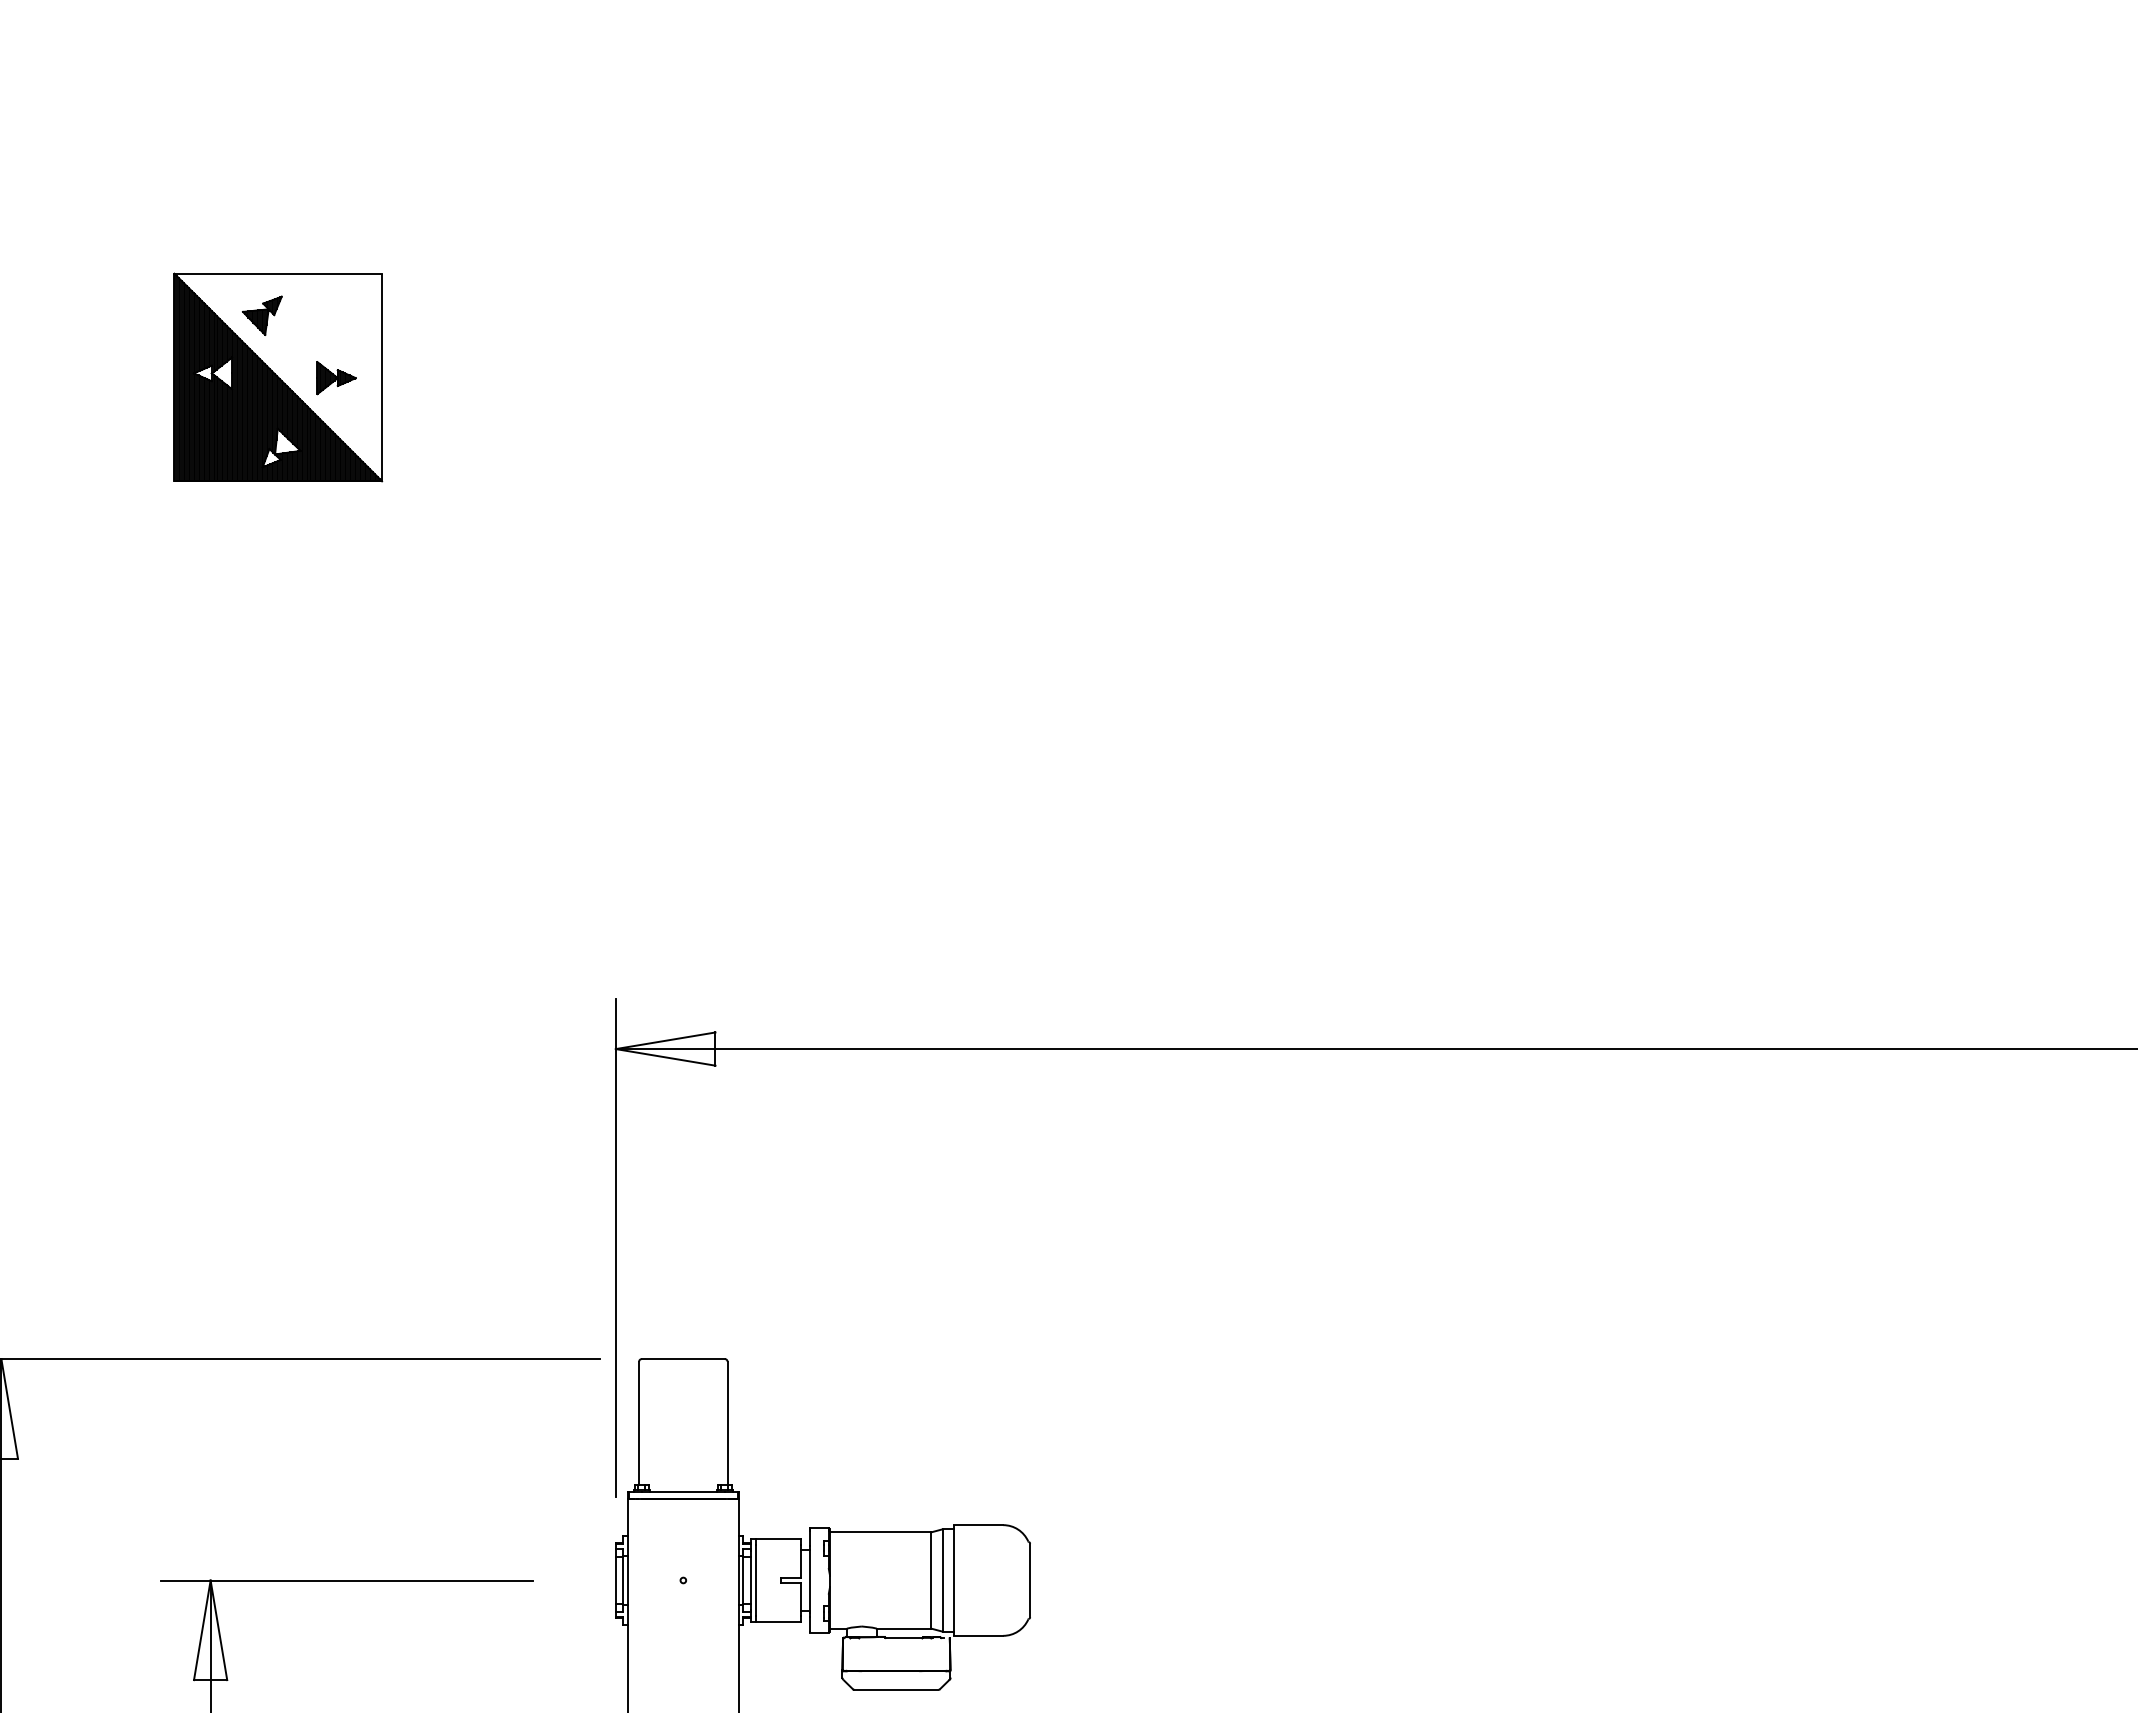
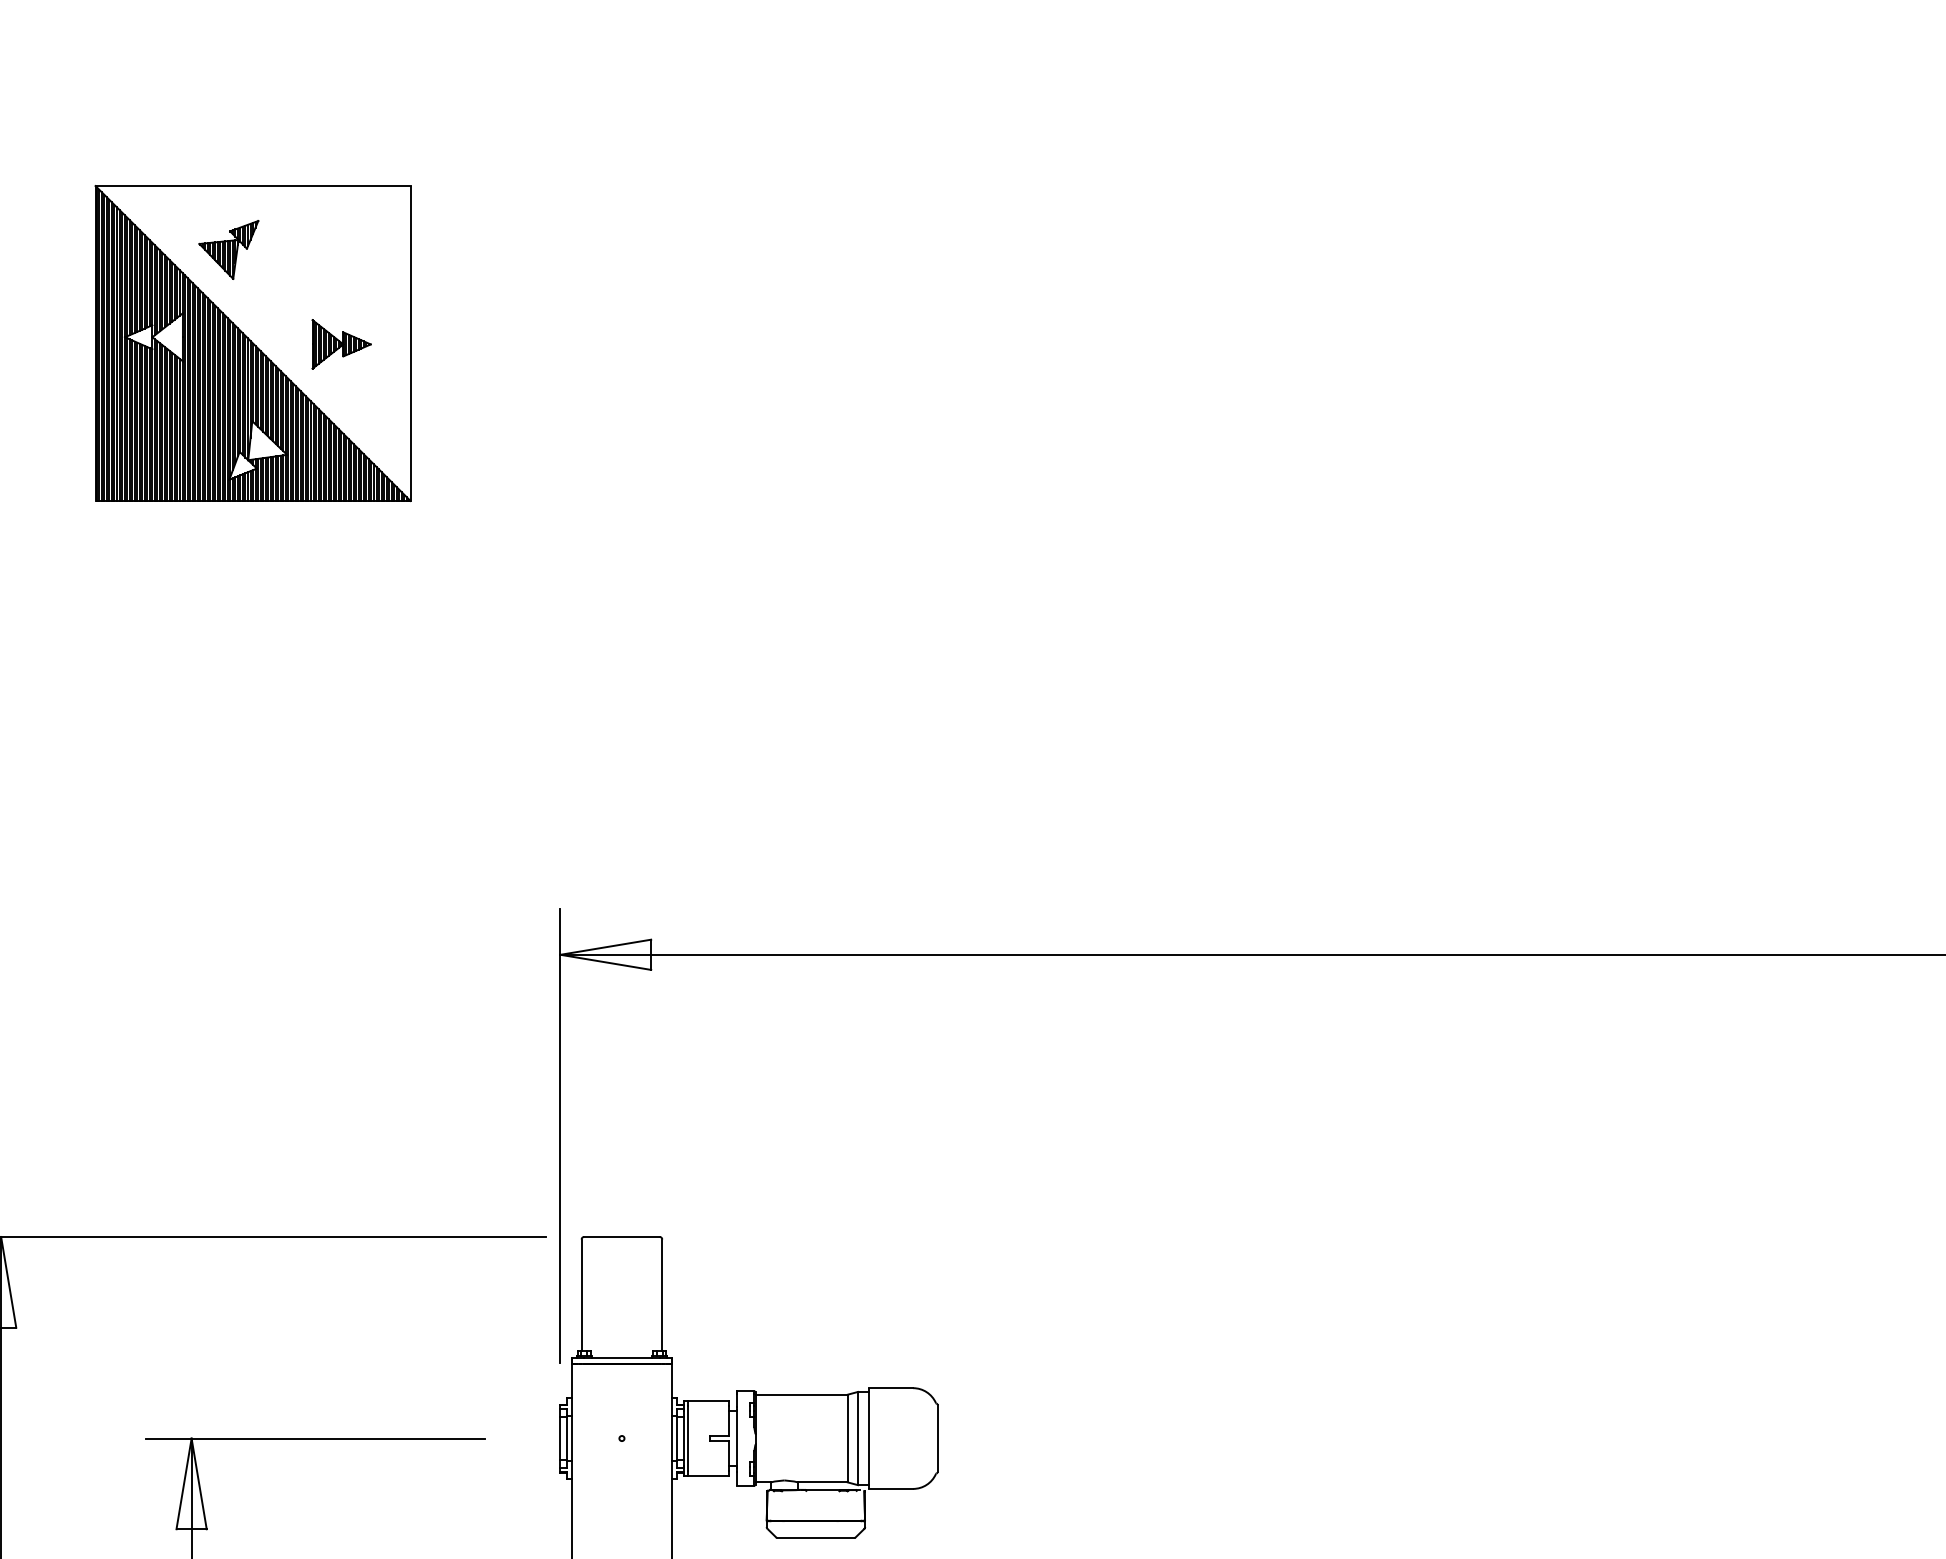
part: (278, 377) -> (253, 343), size x1.67

